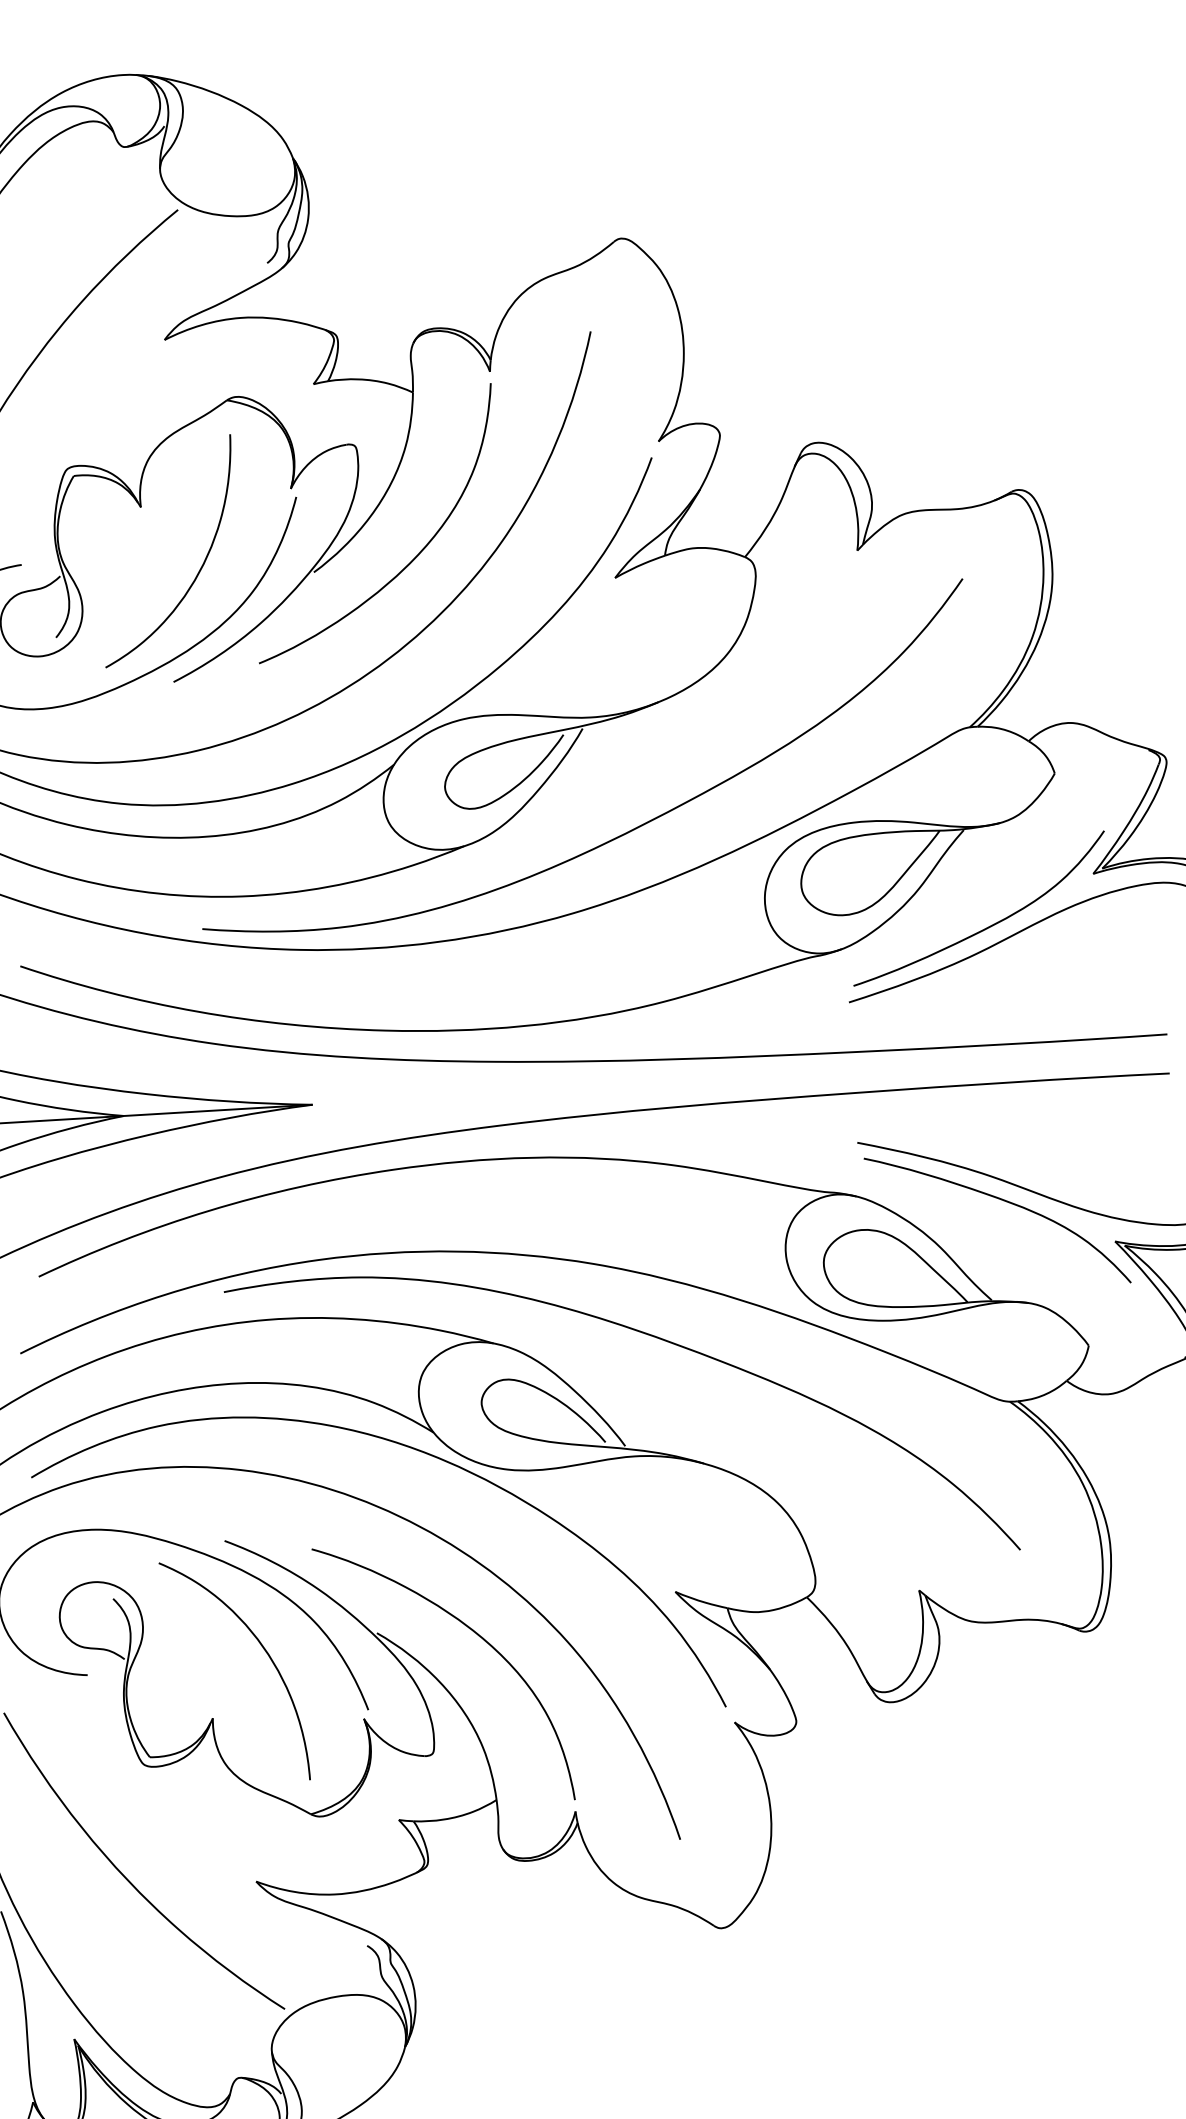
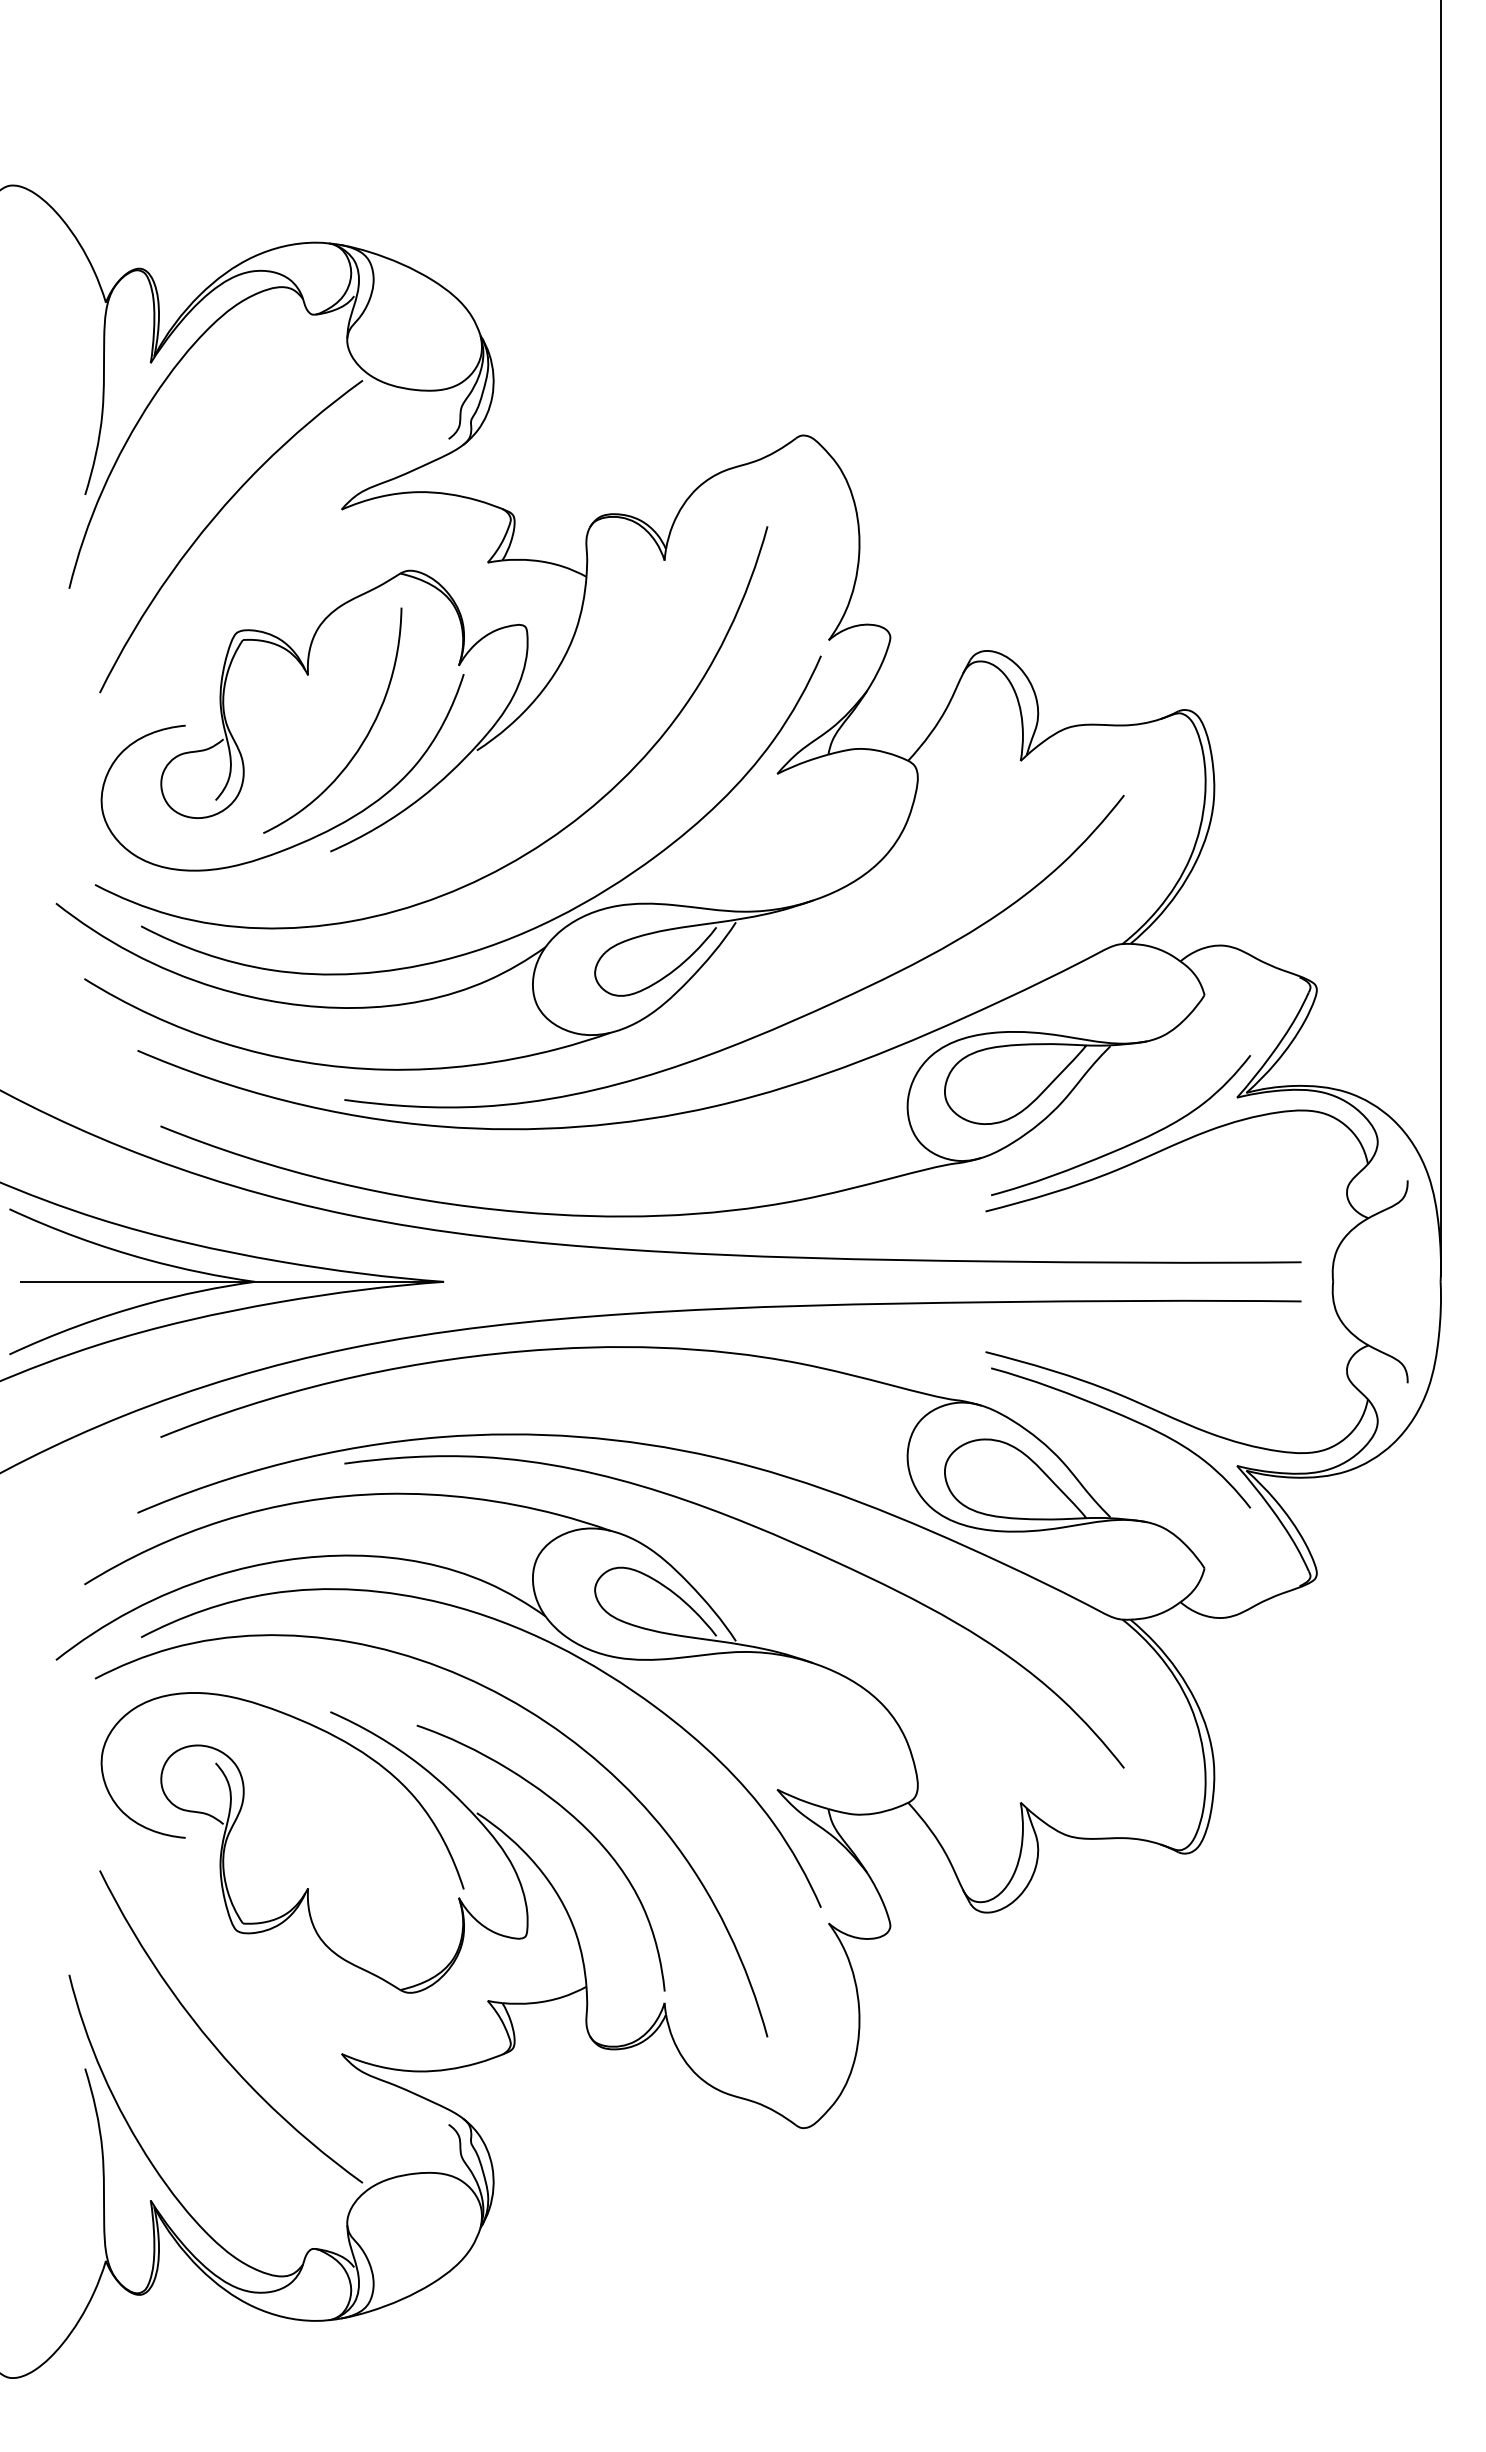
curve: (411, 559) -> (575, 743), removed
curve: (263, 1649) -> (362, 1822), removed

